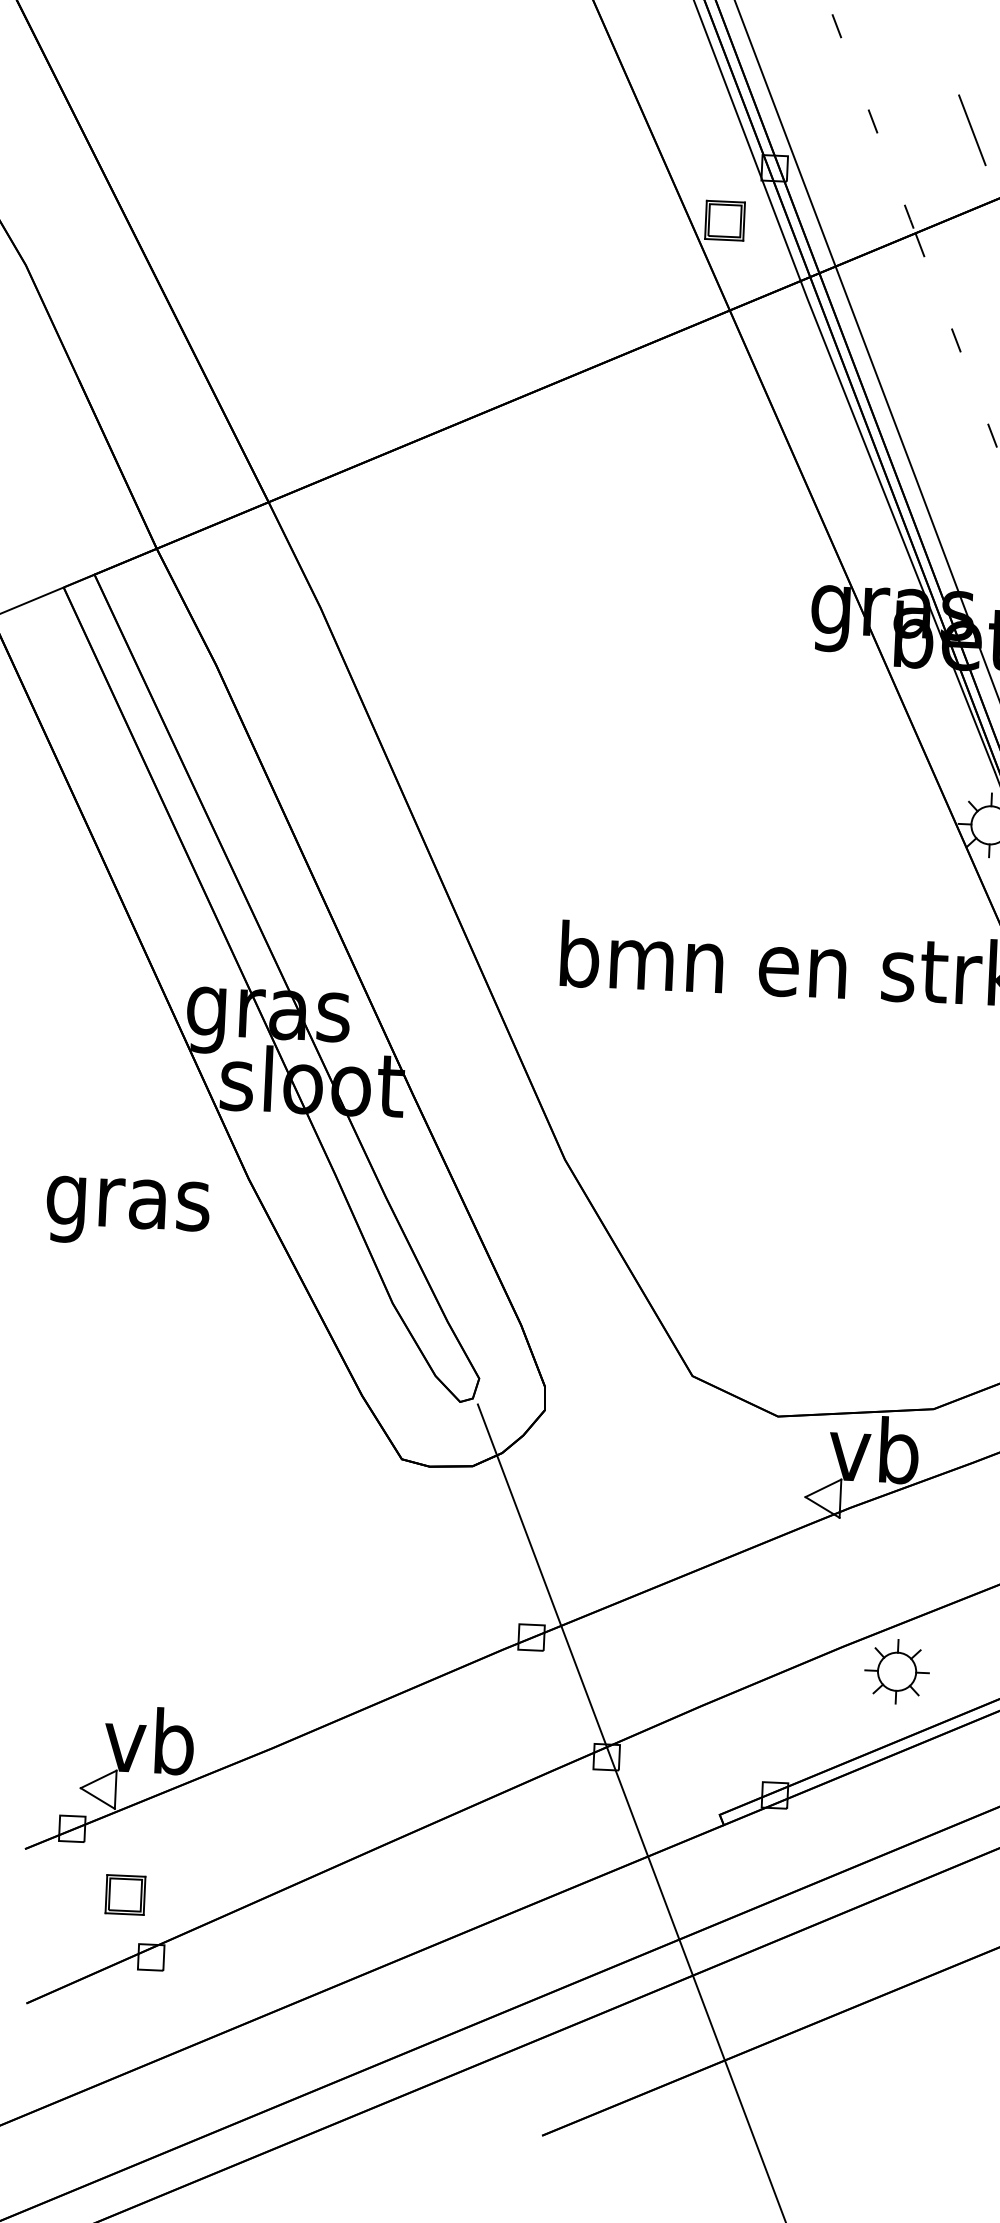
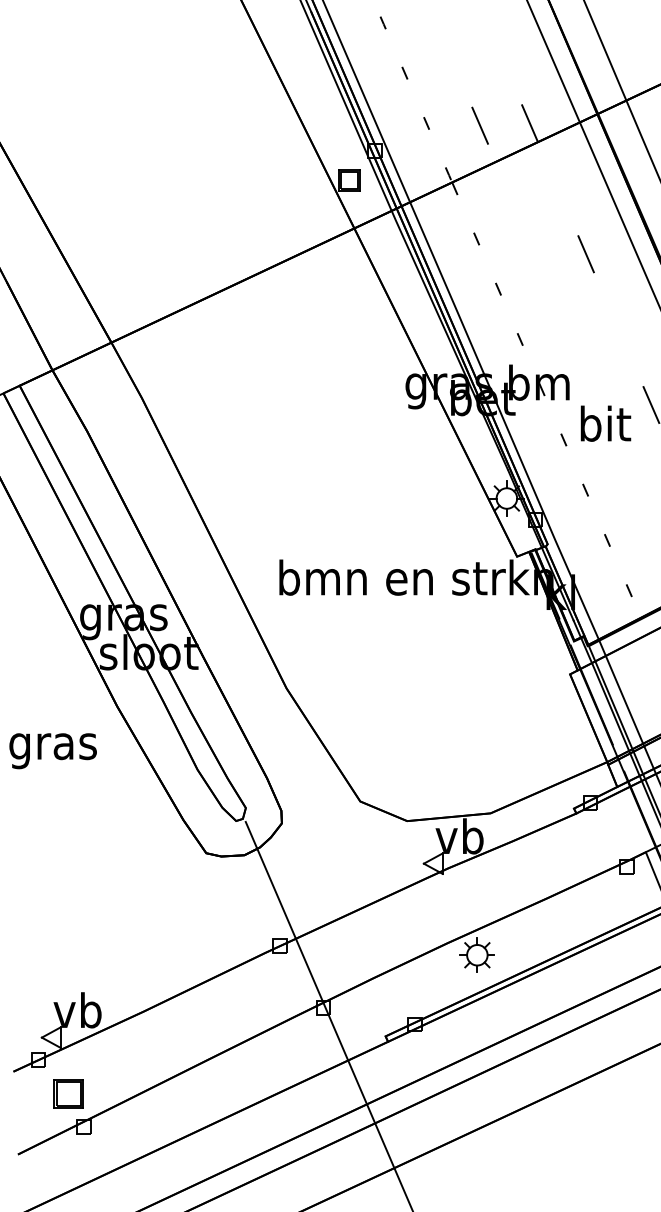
text: (126, 1212) -> (52, 751), moved
part: (125, 1894) -> (68, 1093), size x1.4

